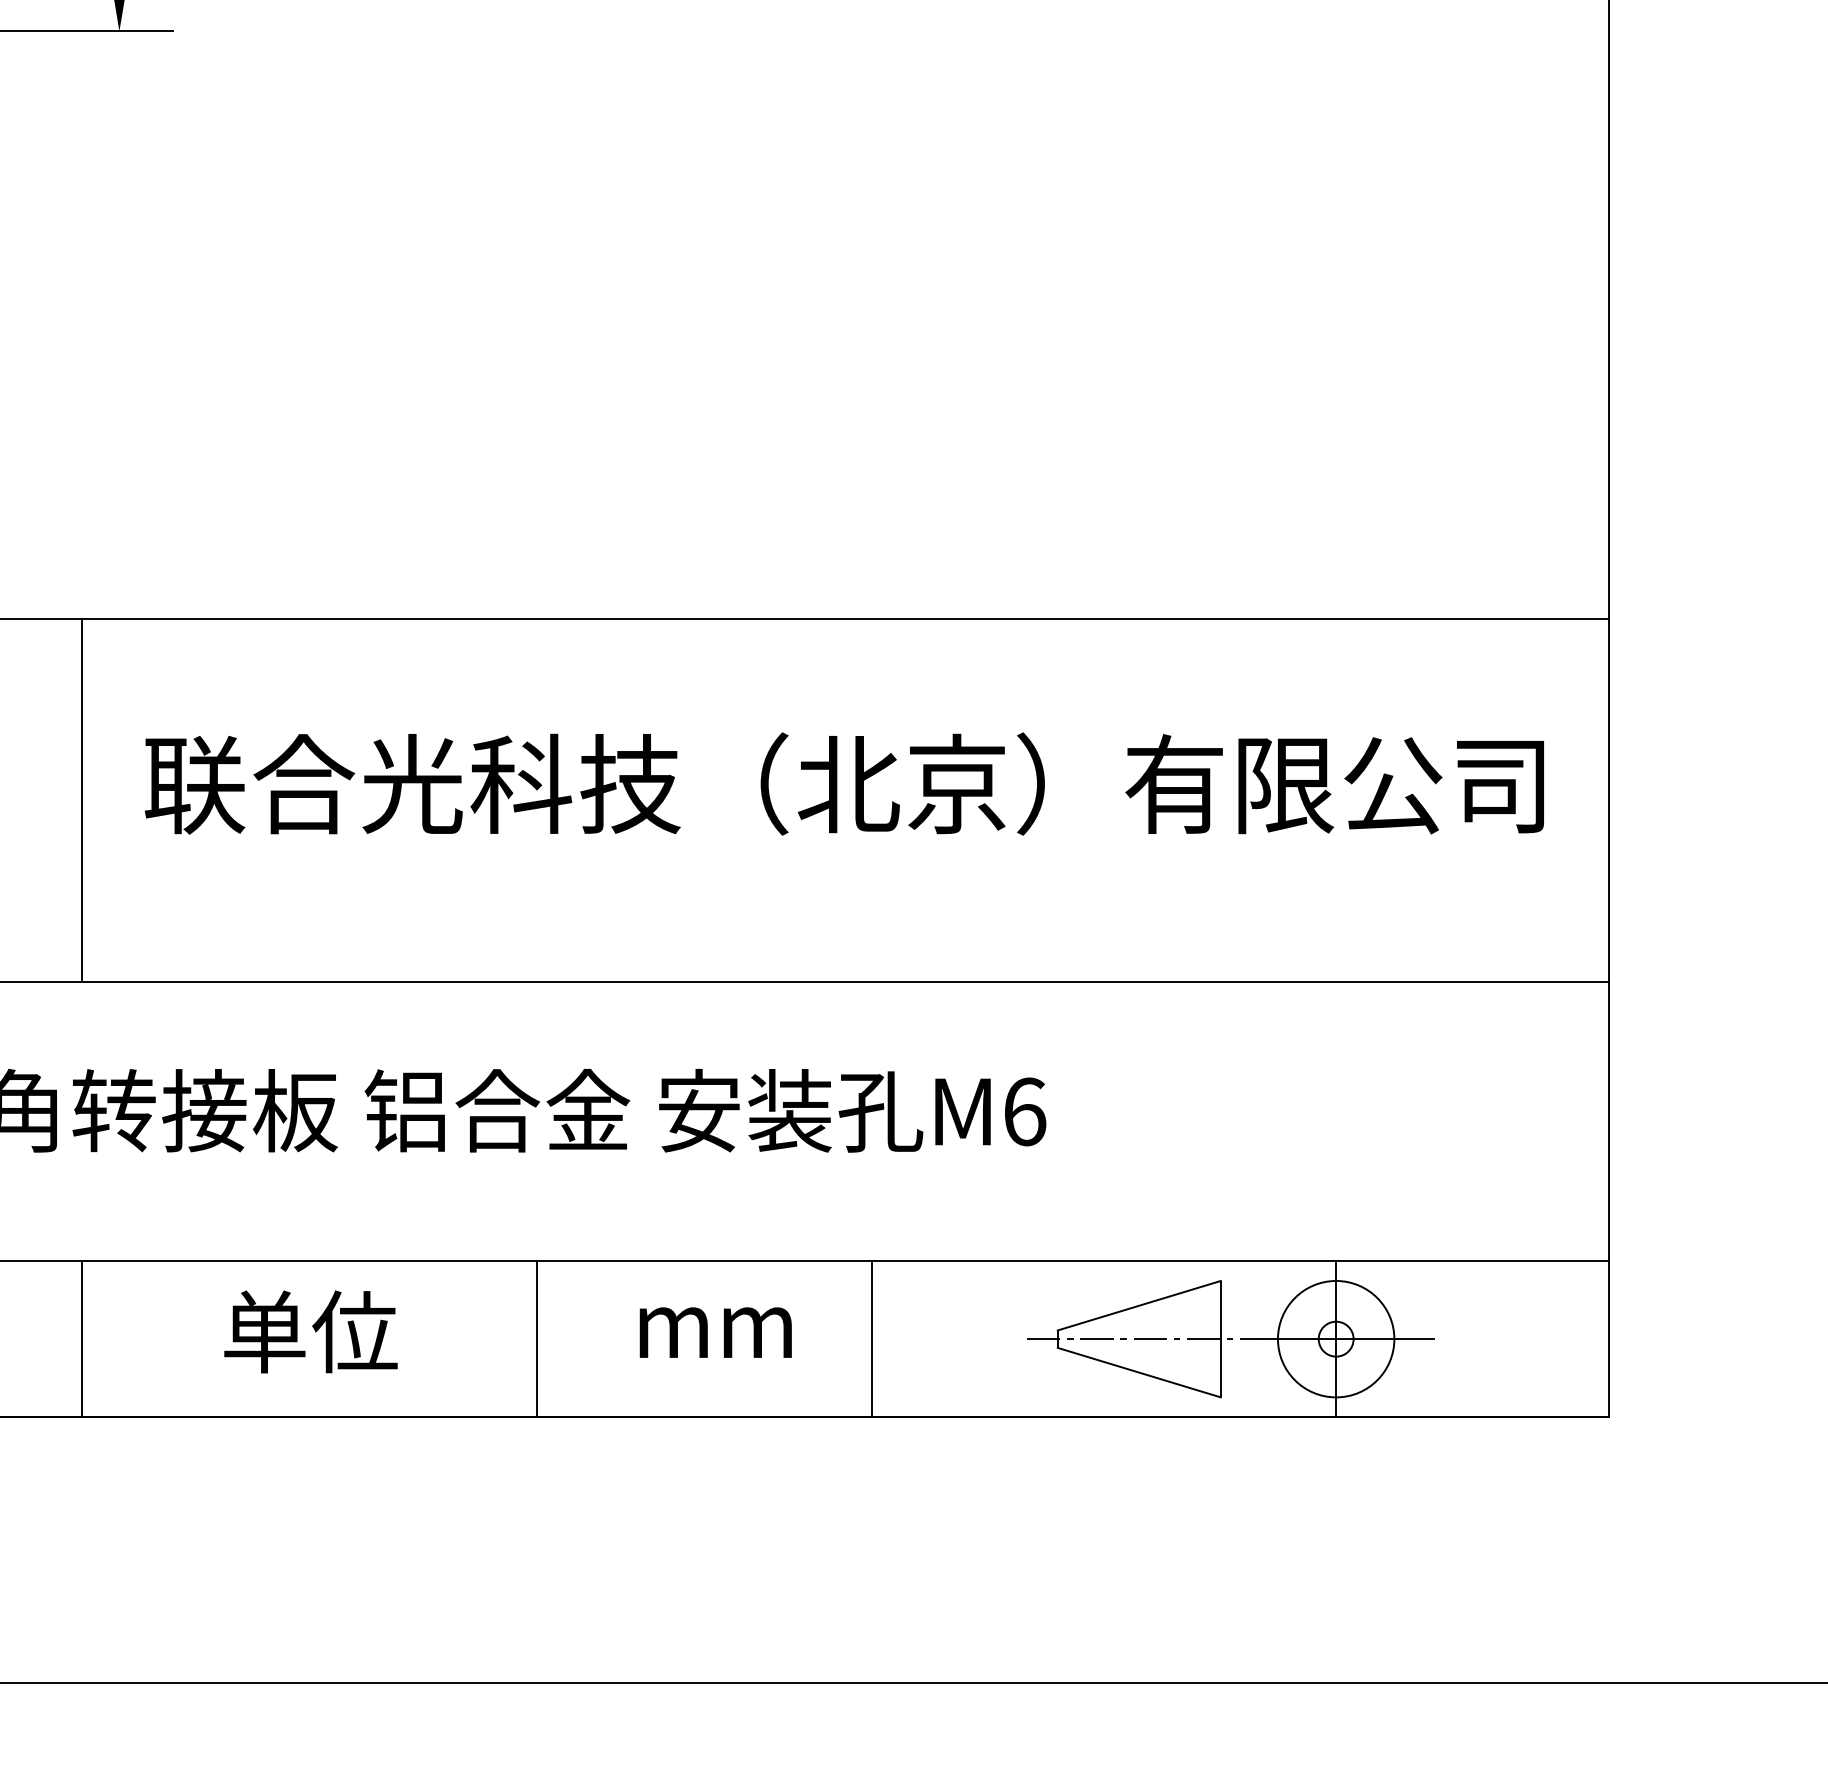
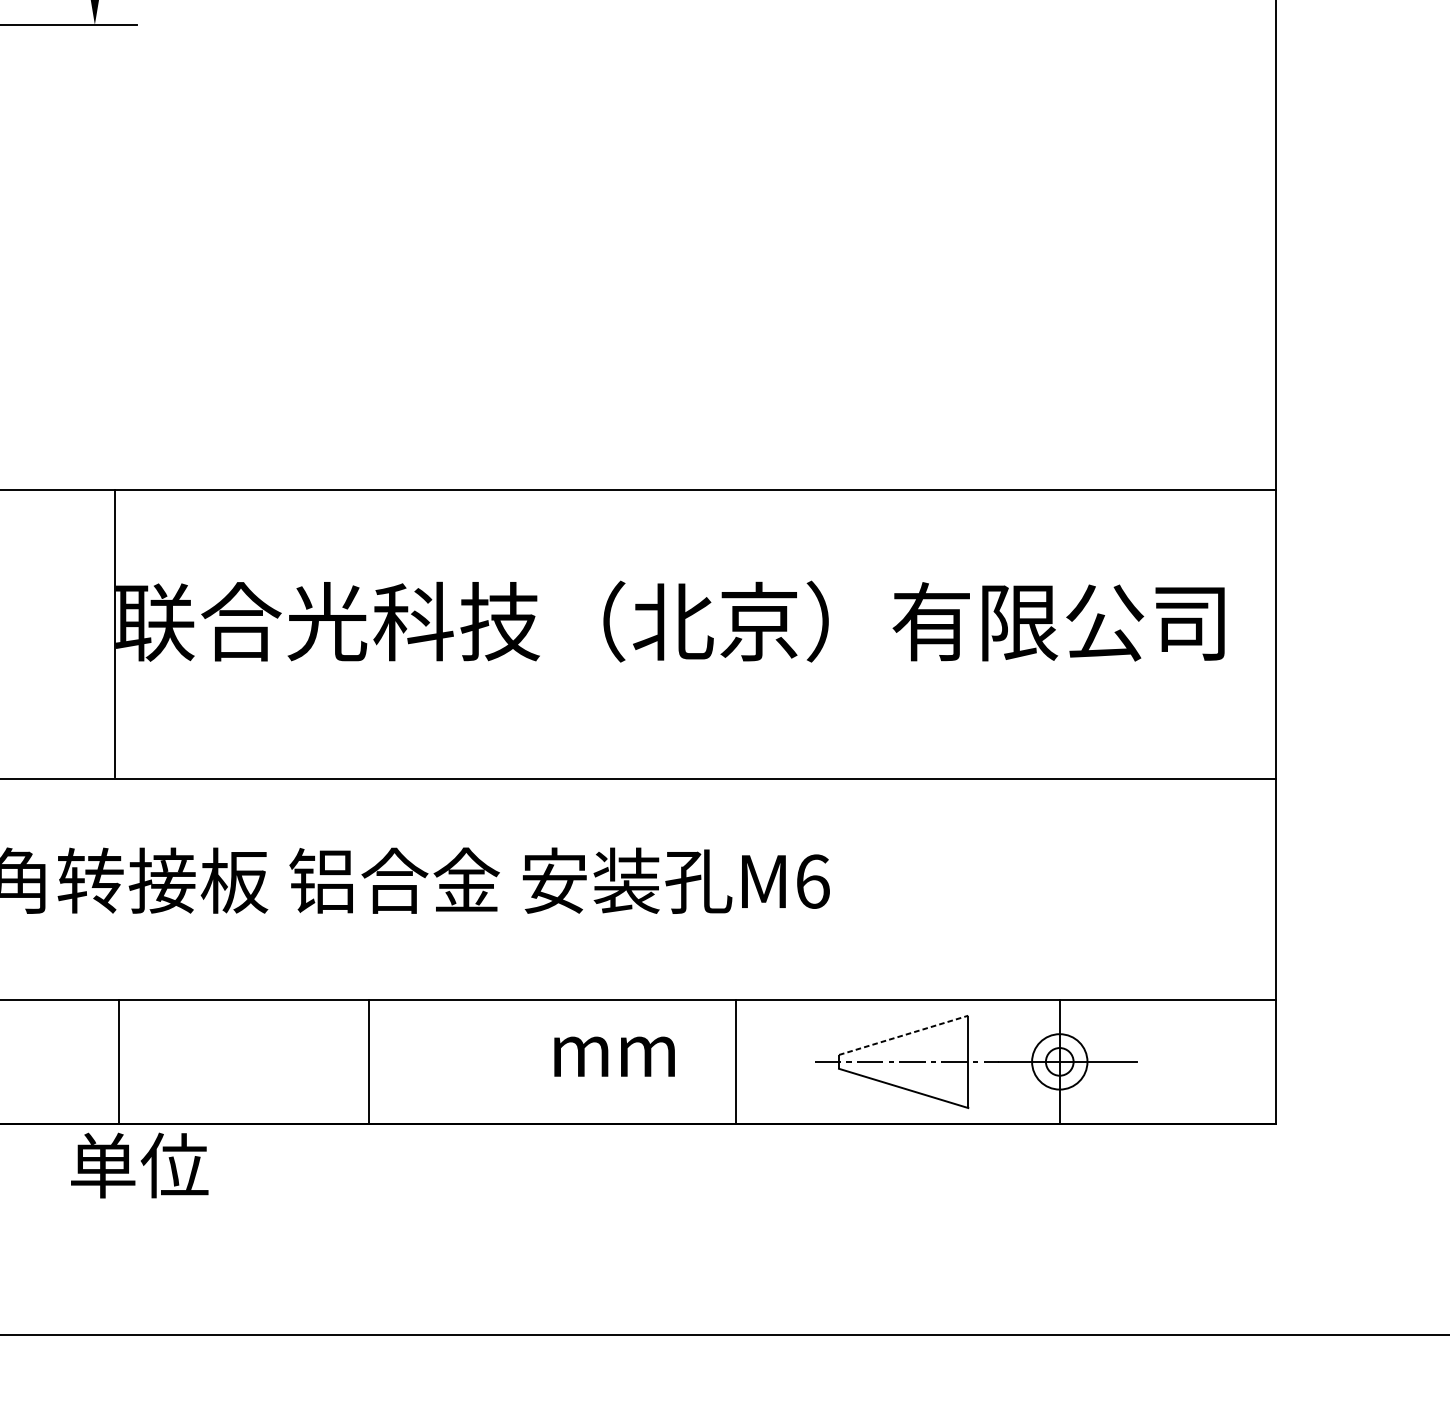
line: (82, 798) -> (114, 633), moved
line: (1139, 1305) -> (903, 1035), solid -> dashed
text: (310, 1331) -> (139, 1165), moved
text: (715, 1332) -> (614, 1056), moved
line: (82, 1338) -> (119, 1061), moved
line: (537, 1338) -> (368, 1061), moved
line: (871, 1338) -> (735, 1061), moved
circle: (1335, 1338) -> (1059, 1061), size x0.6

